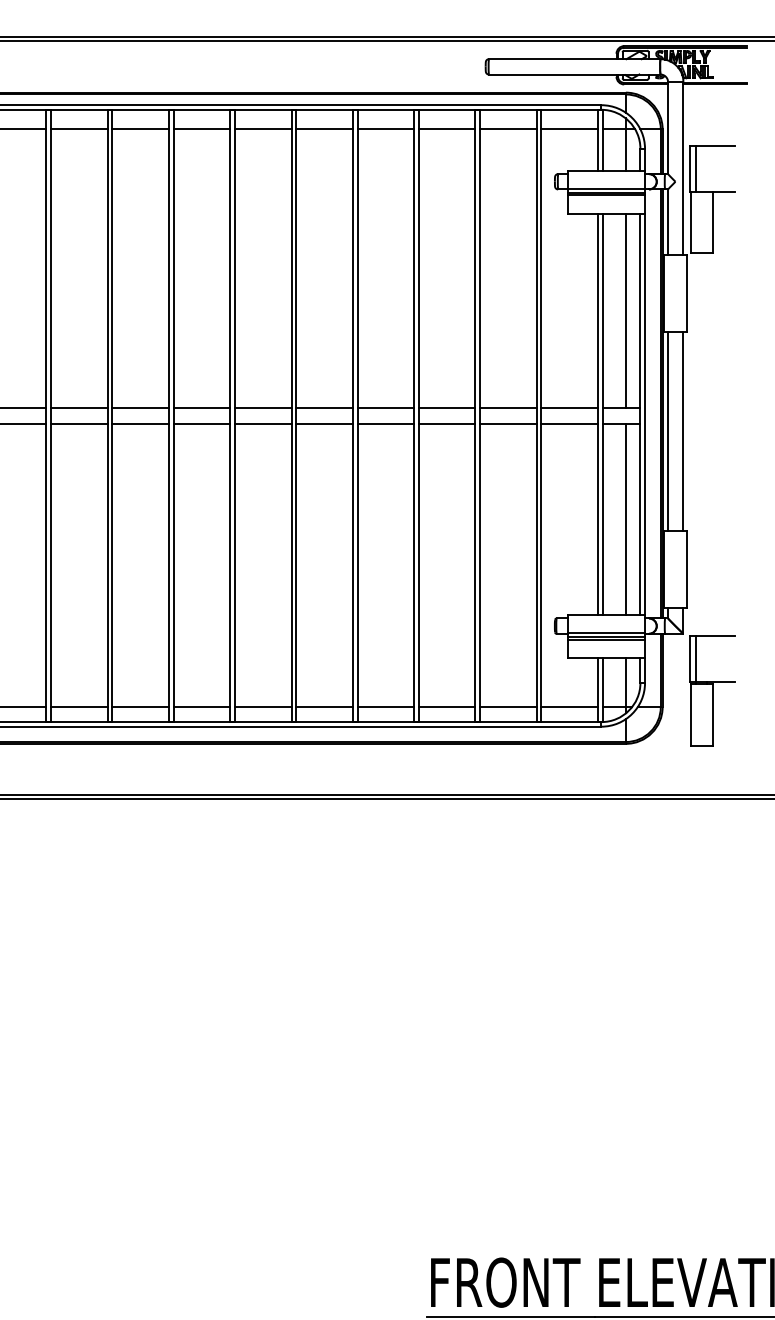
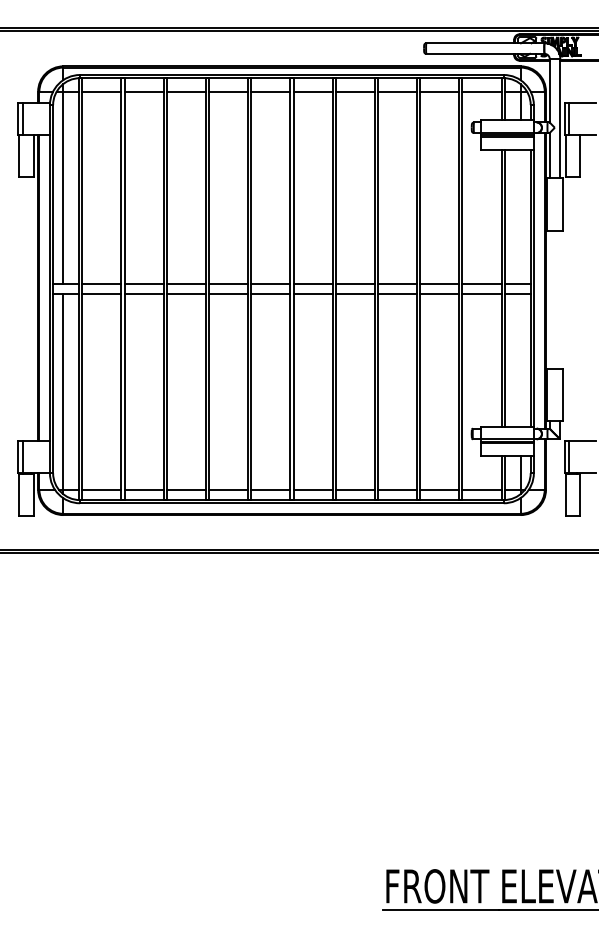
line: (625, 310) -> (520, 216), removed
line: (667, 430) -> (549, 299), removed
line: (683, 430) -> (560, 299), removed
line: (625, 519) -> (520, 360), removed

